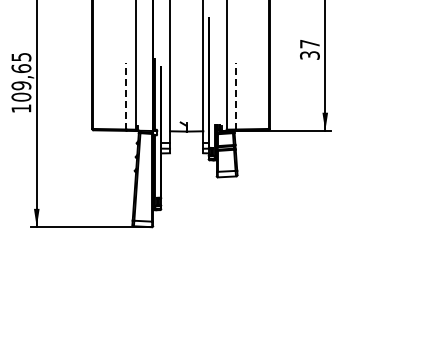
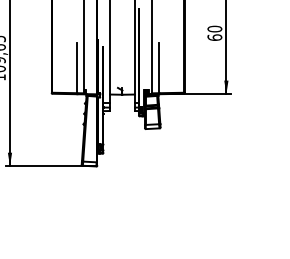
text: (309, 49) -> (214, 33), 37 -> 60
line: (126, 95) -> (77, 67), dashed -> solid
line: (236, 95) -> (159, 67), dashed -> solid

